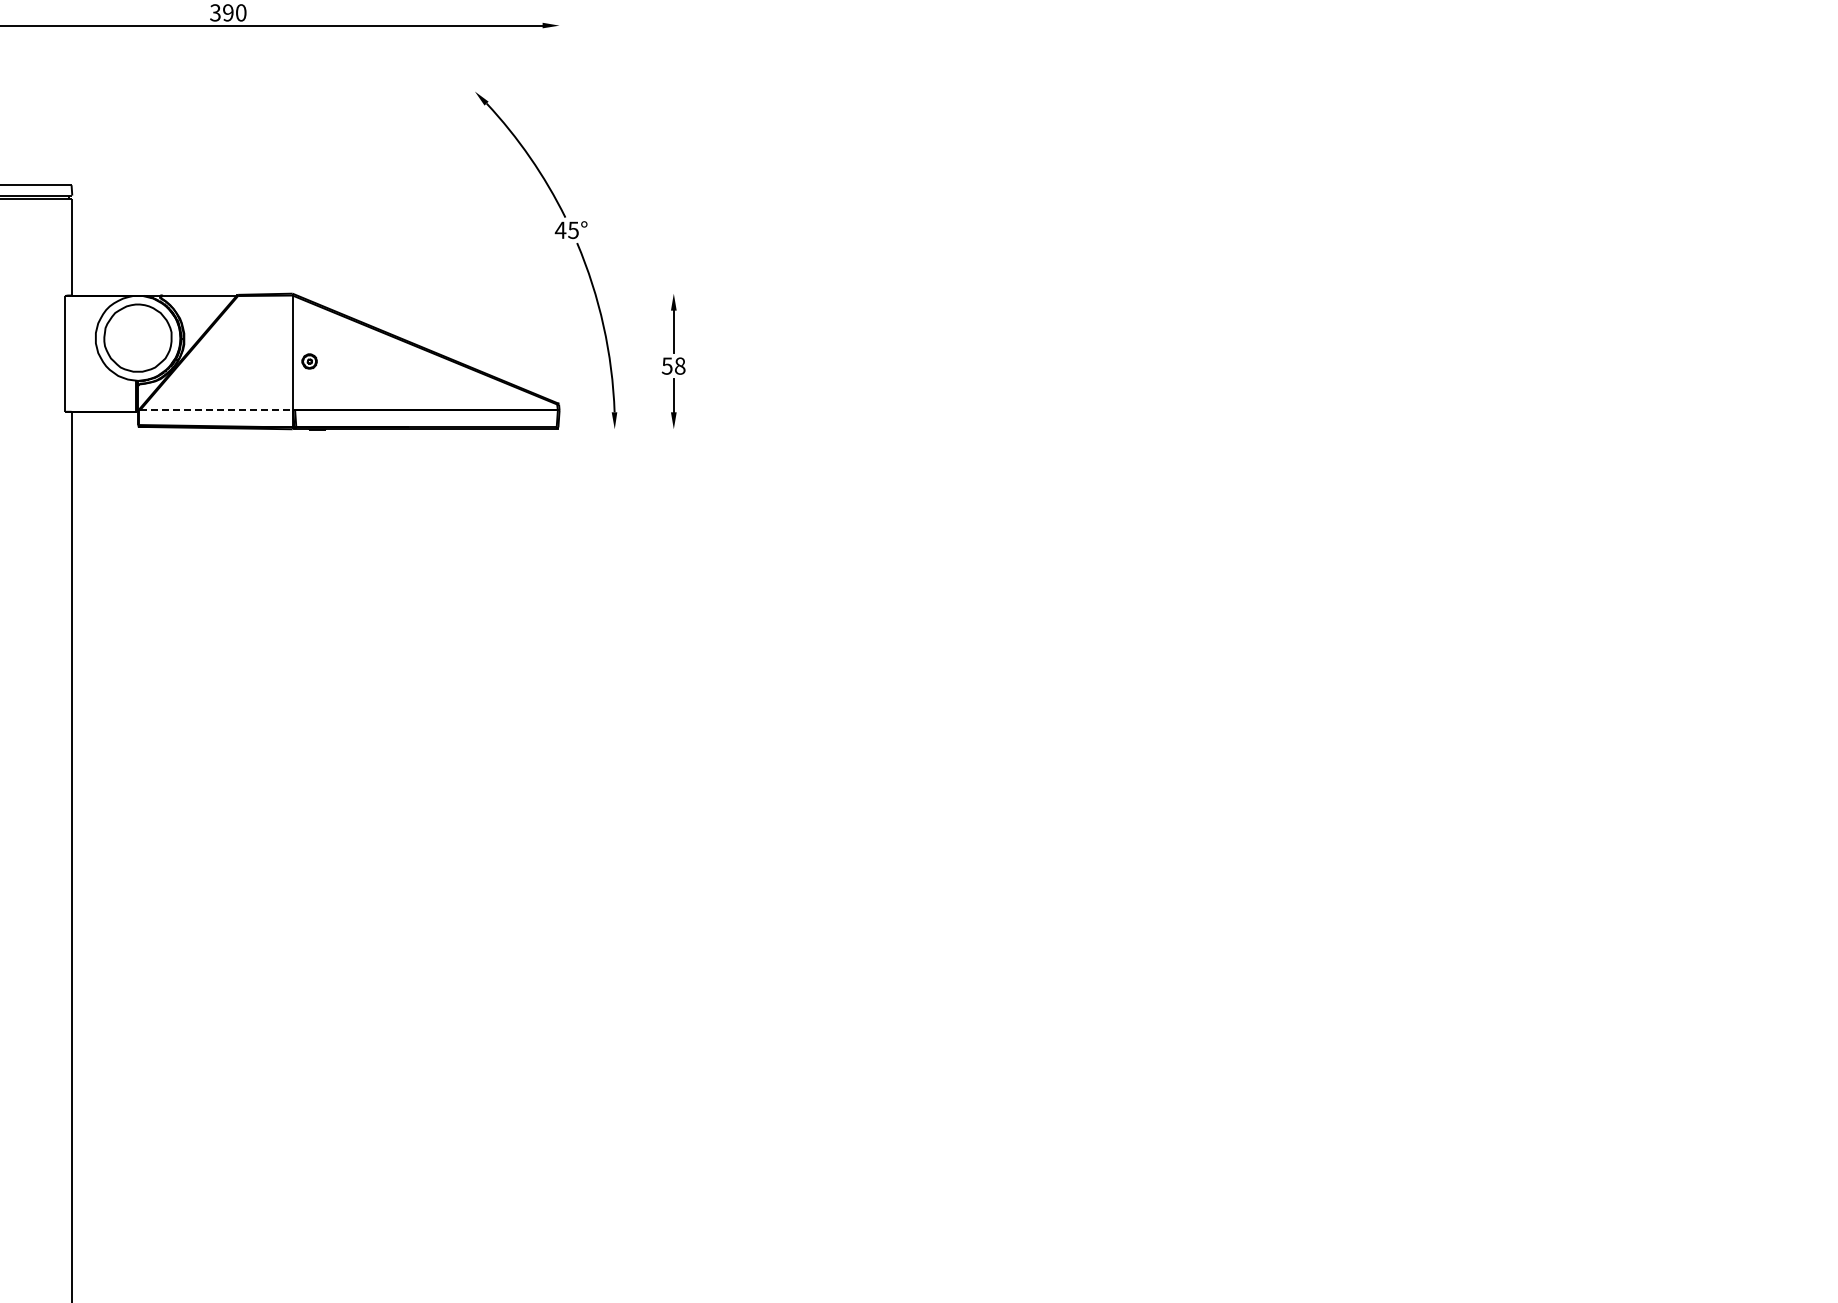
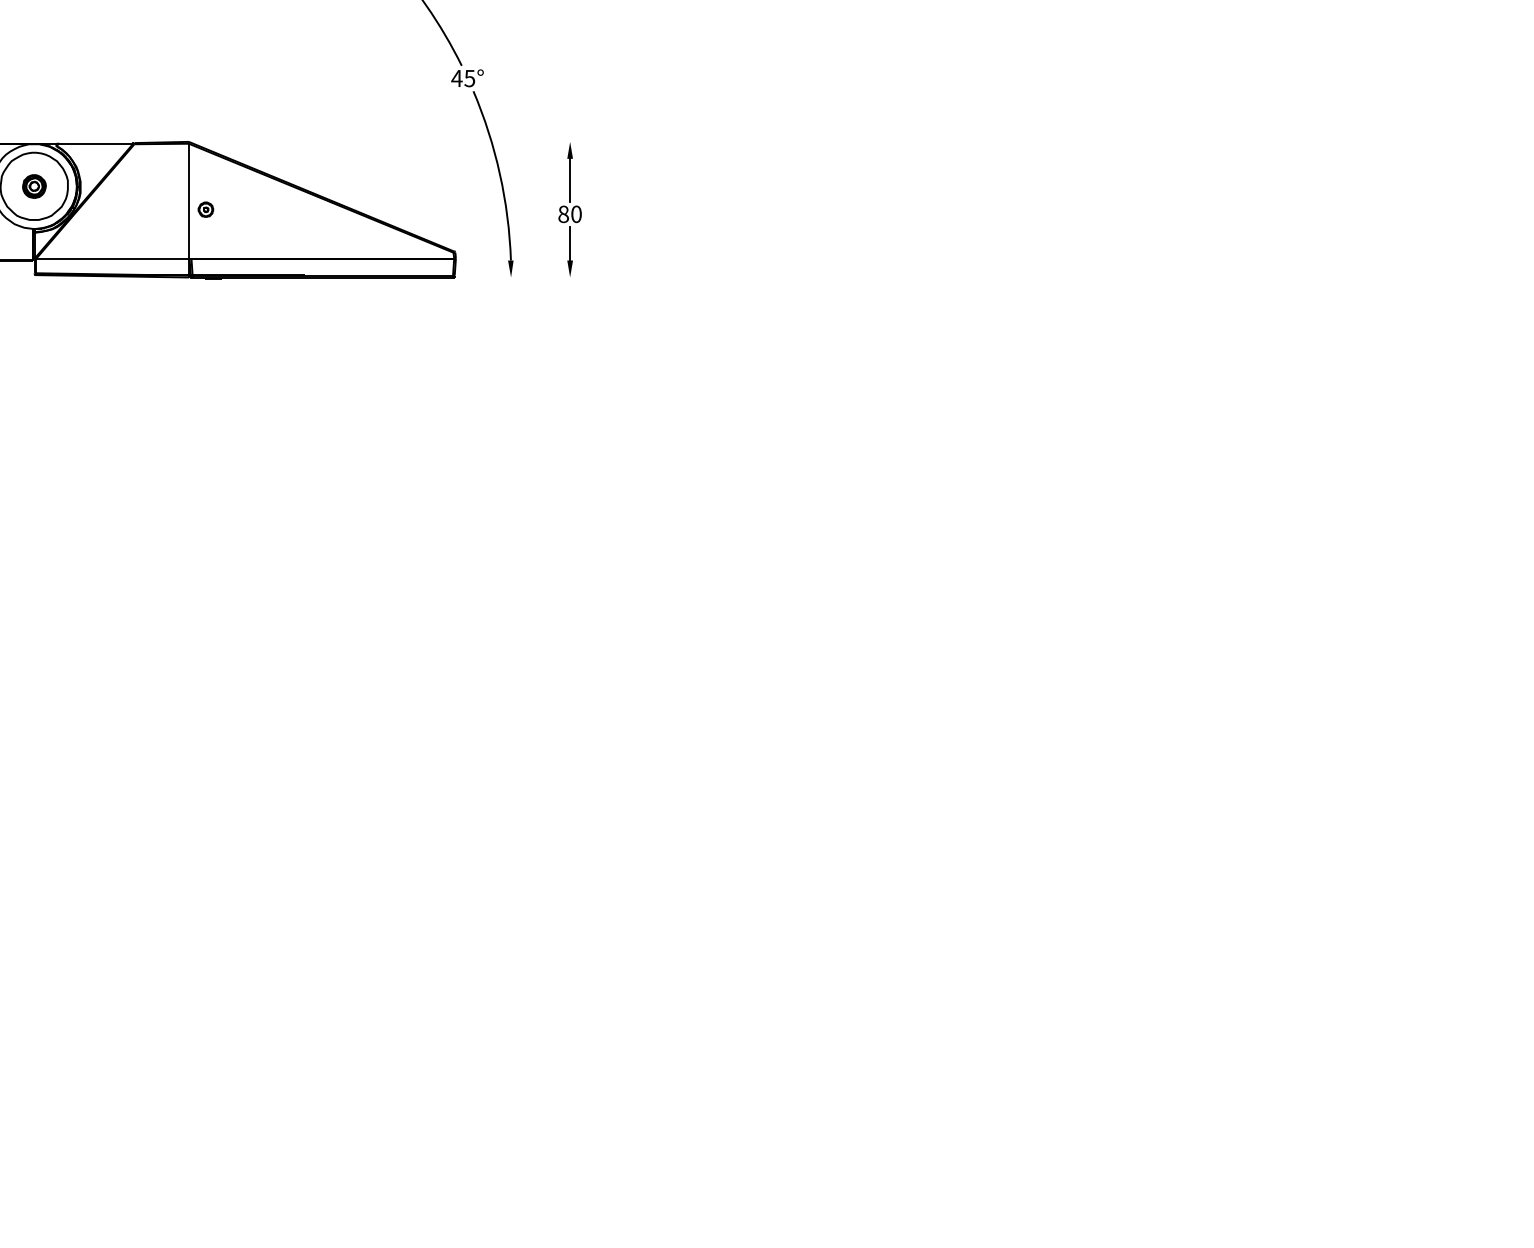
part: (137, 338) -> (33, 186), added
text: (673, 365) -> (569, 213), 58 -> 80
line: (216, 410) -> (112, 258), dashed -> solid

